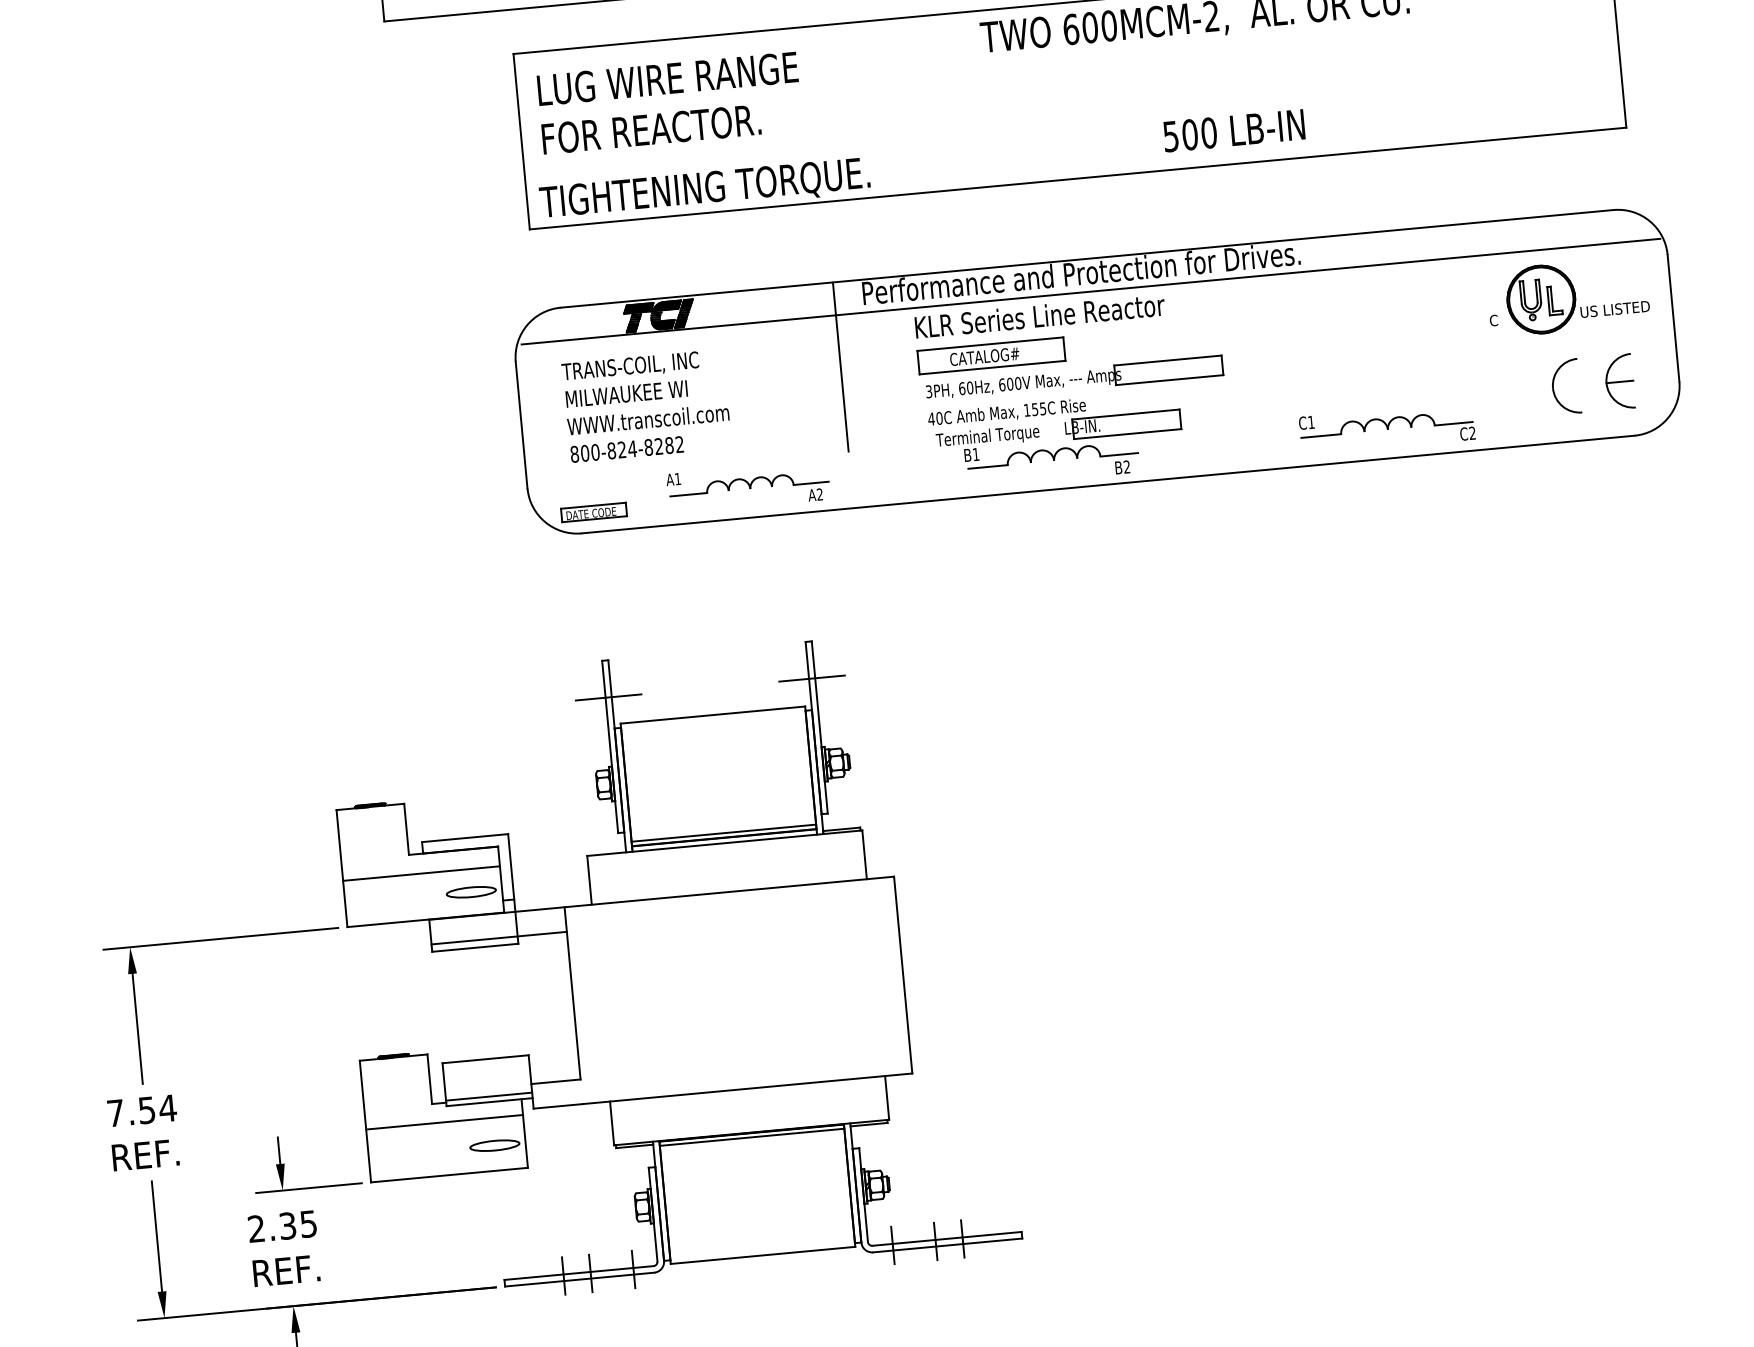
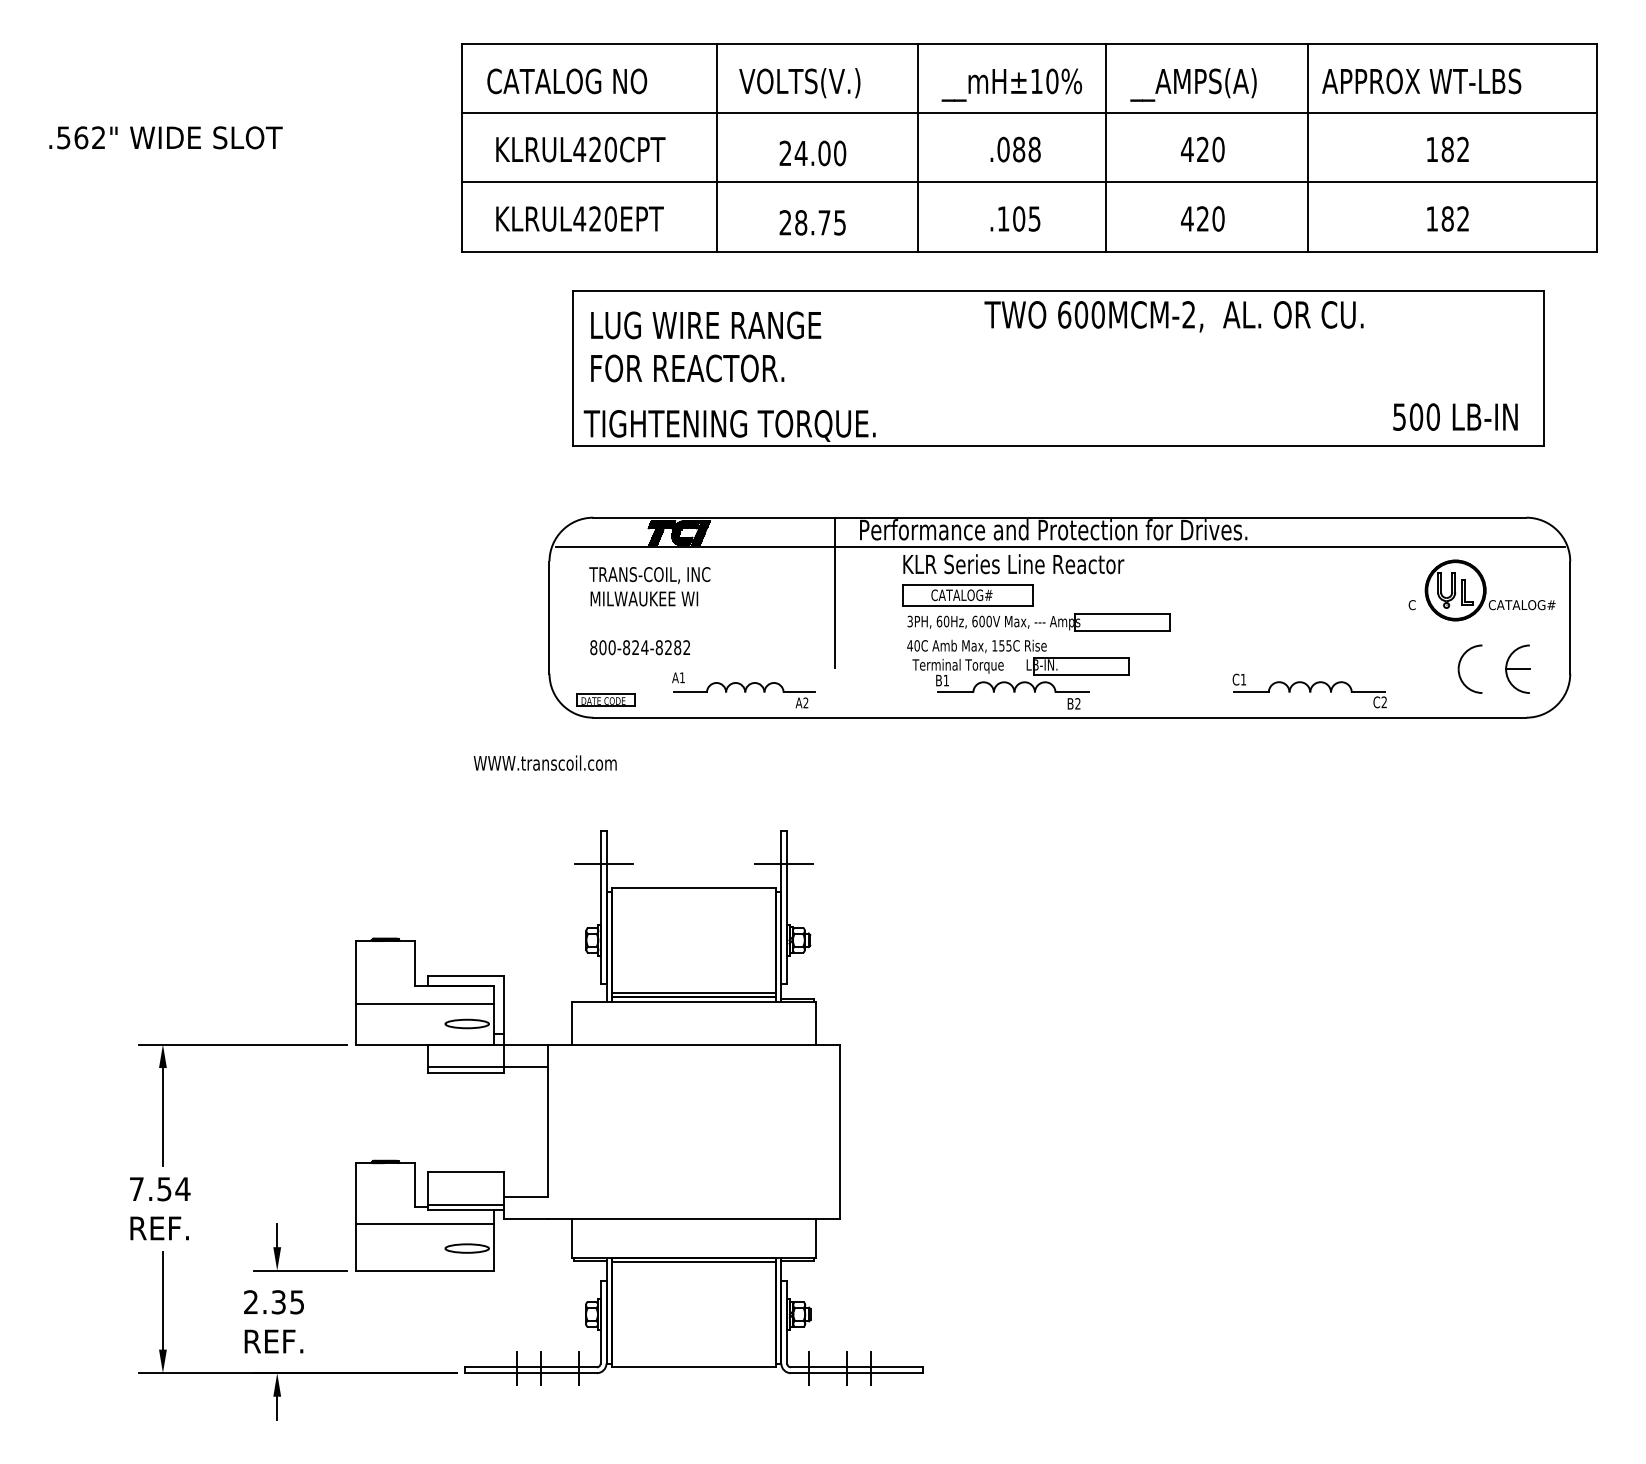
text: (1234, 130) -> (1455, 416), moved
text: (1617, 309) -> (1521, 605), US LISTED -> CATALOG#
text: (647, 418) -> (544, 762), moved

